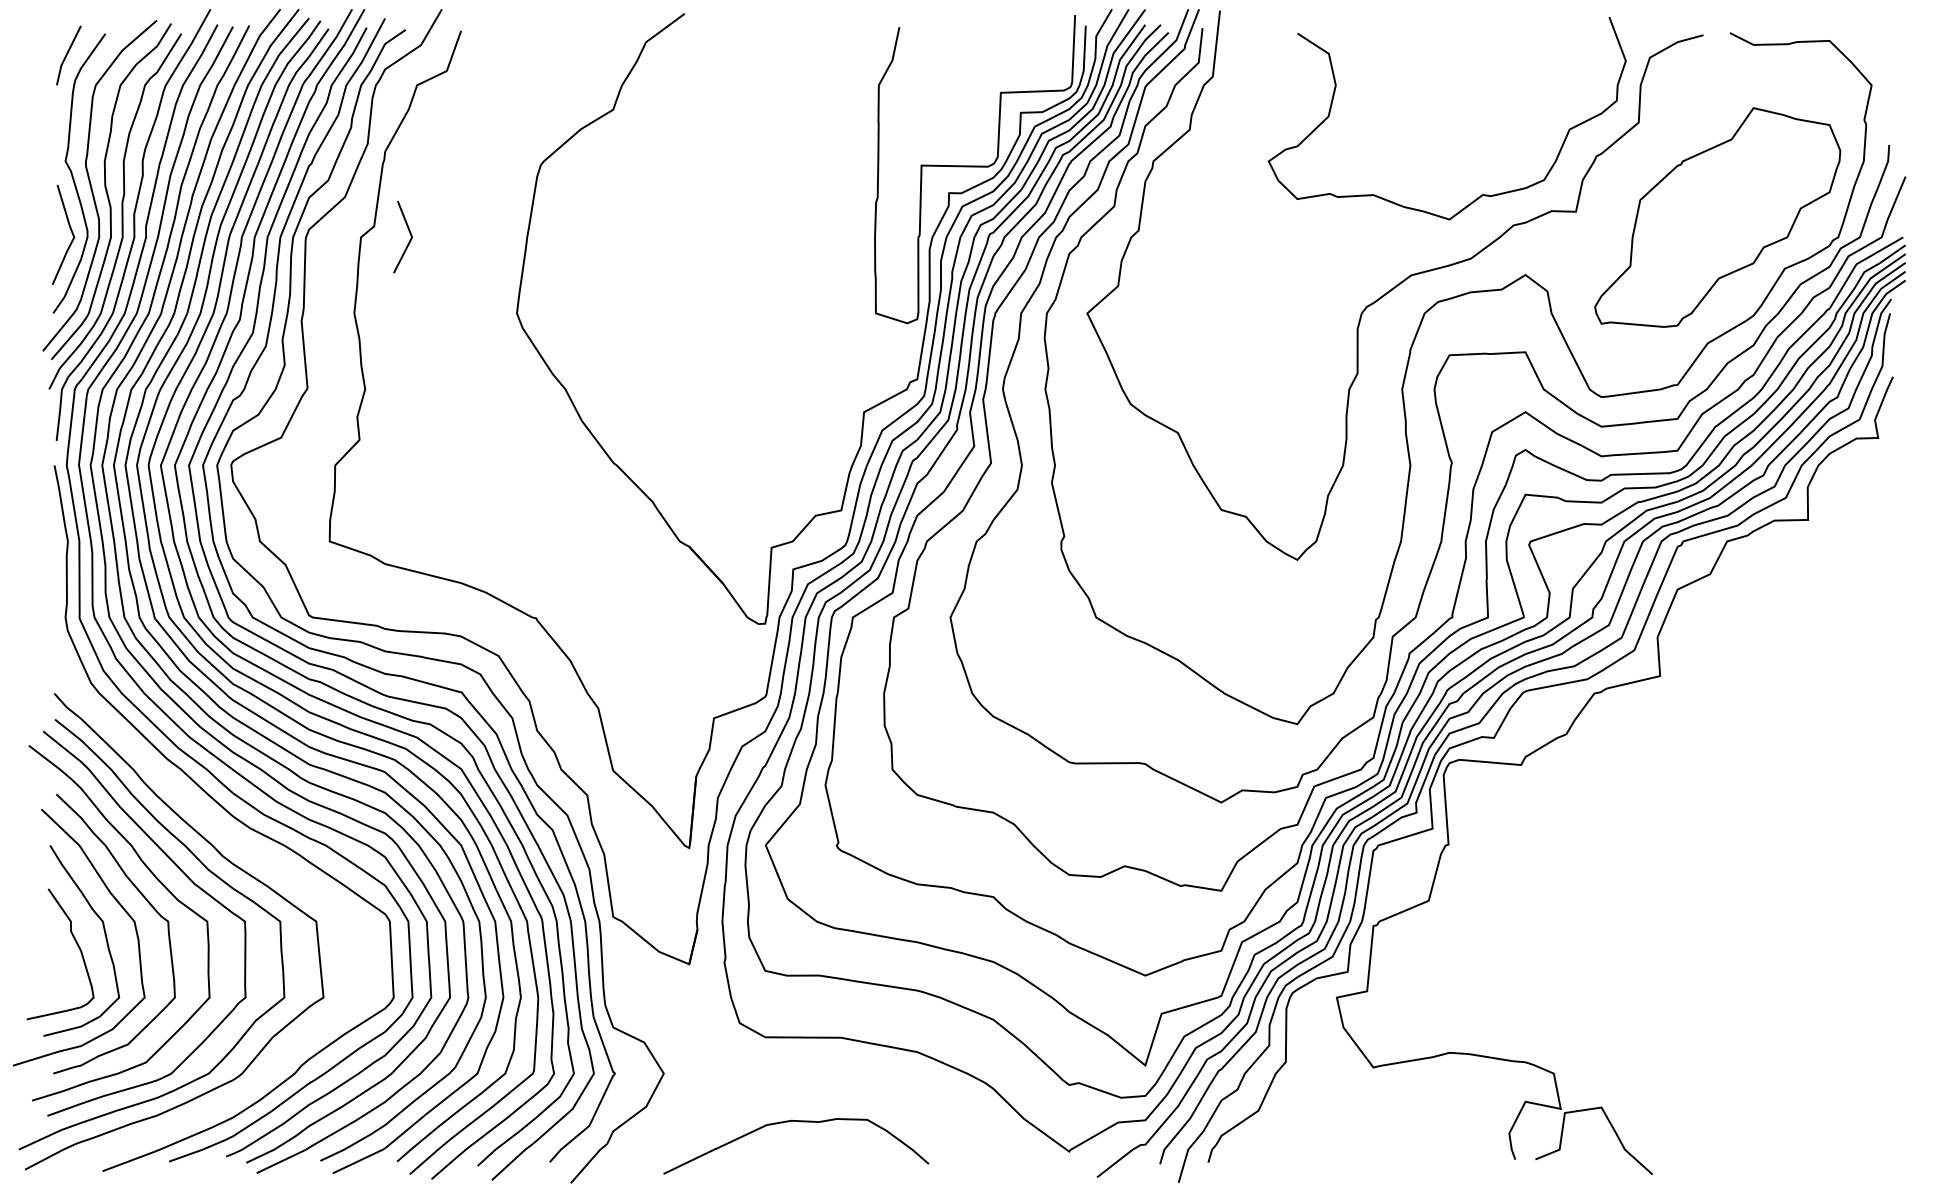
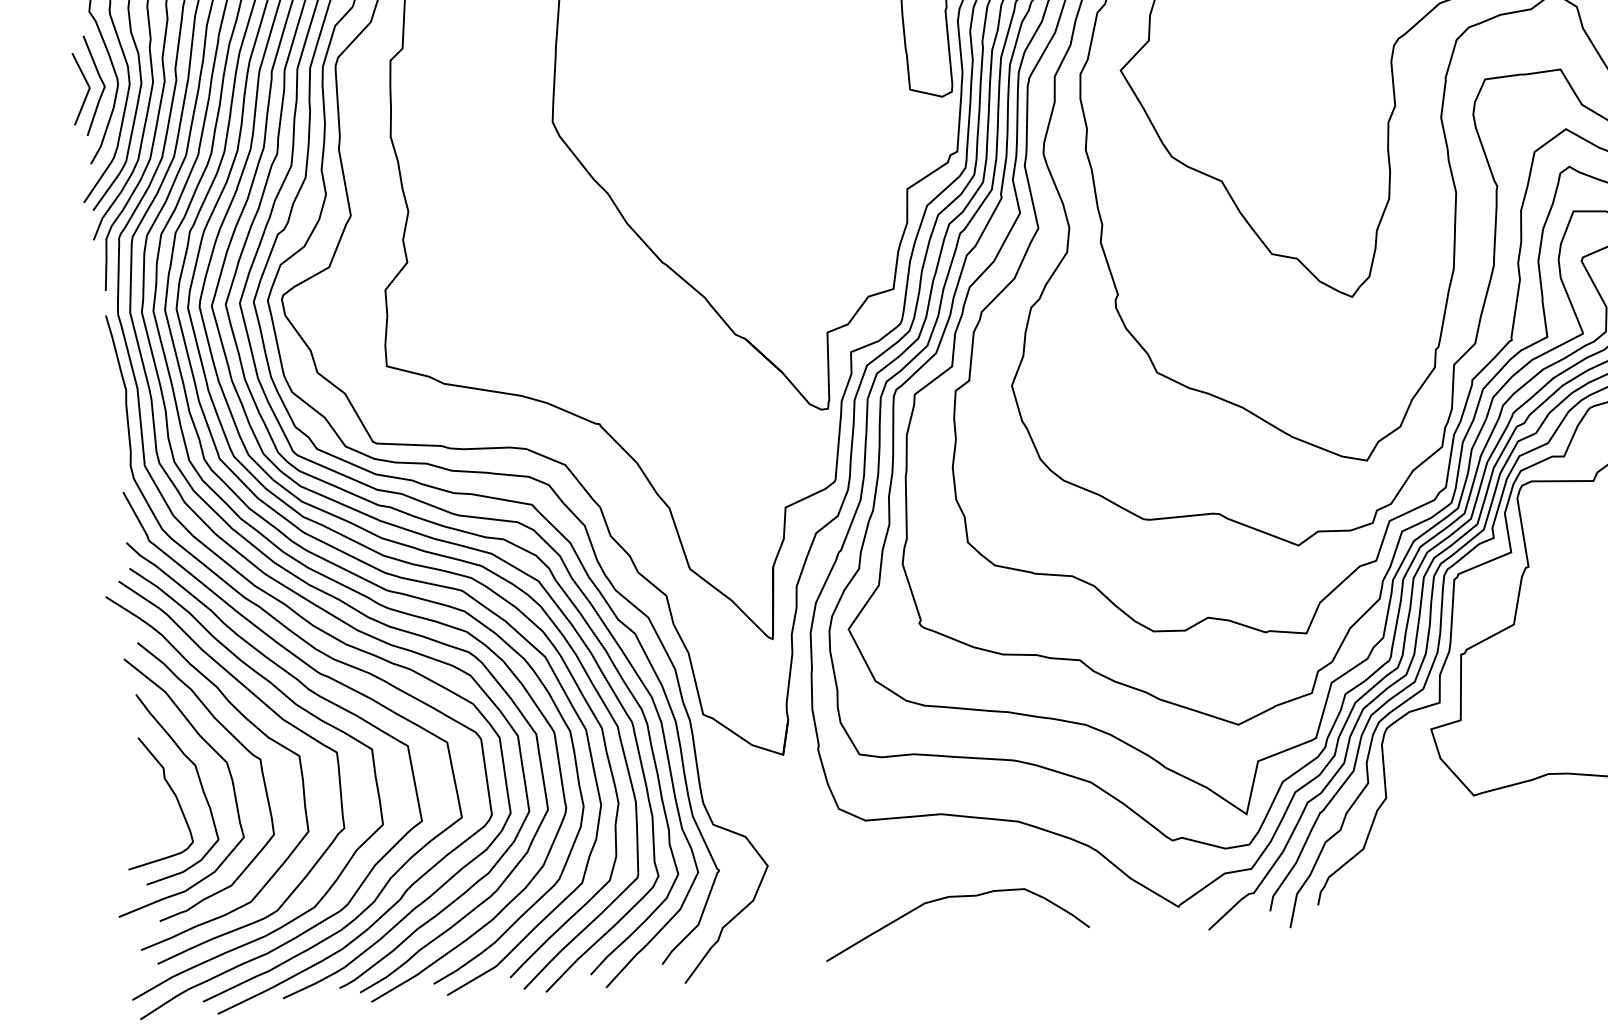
line: (409, 240) -> (87, 91), moved
curve: (238, 844) -> (323, 676), added
curve: (800, 1122) -> (958, 897), moved

